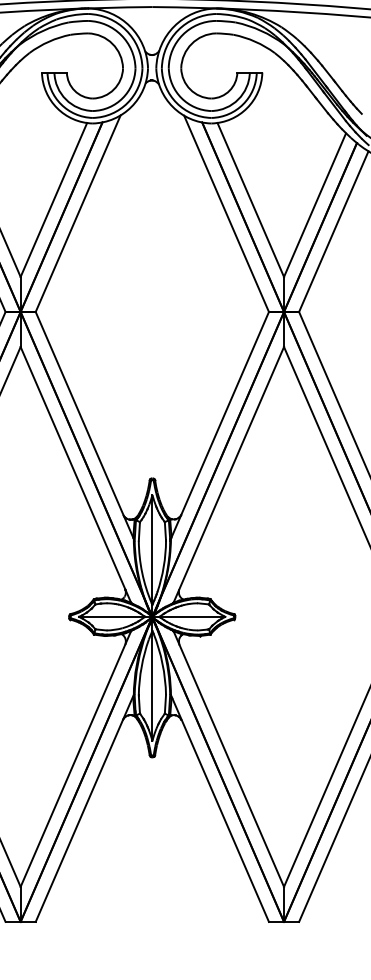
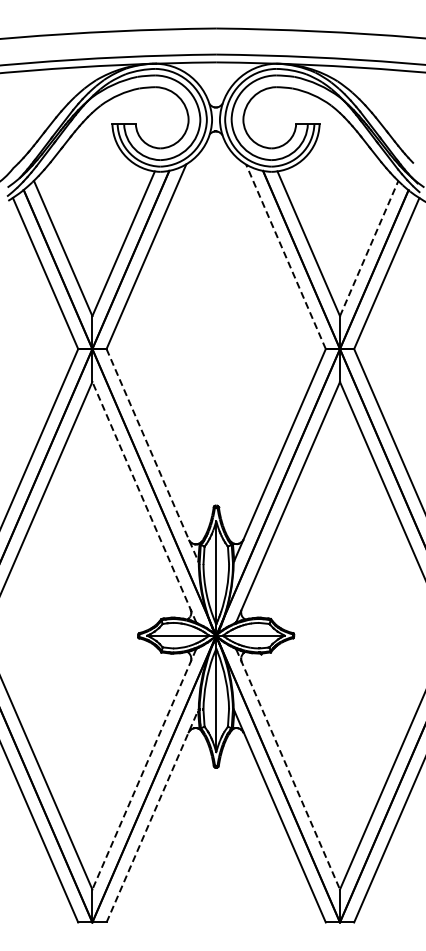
line: (315, 205) -> (369, 248), solid -> dashed
line: (226, 213) -> (285, 256), solid -> dashed
line: (84, 426) -> (152, 456), solid -> dashed
line: (76, 474) -> (144, 501), solid -> dashed
line: (76, 759) -> (144, 769), solid -> dashed
line: (229, 759) -> (288, 769), solid -> dashed
line: (84, 808) -> (152, 815), solid -> dashed

